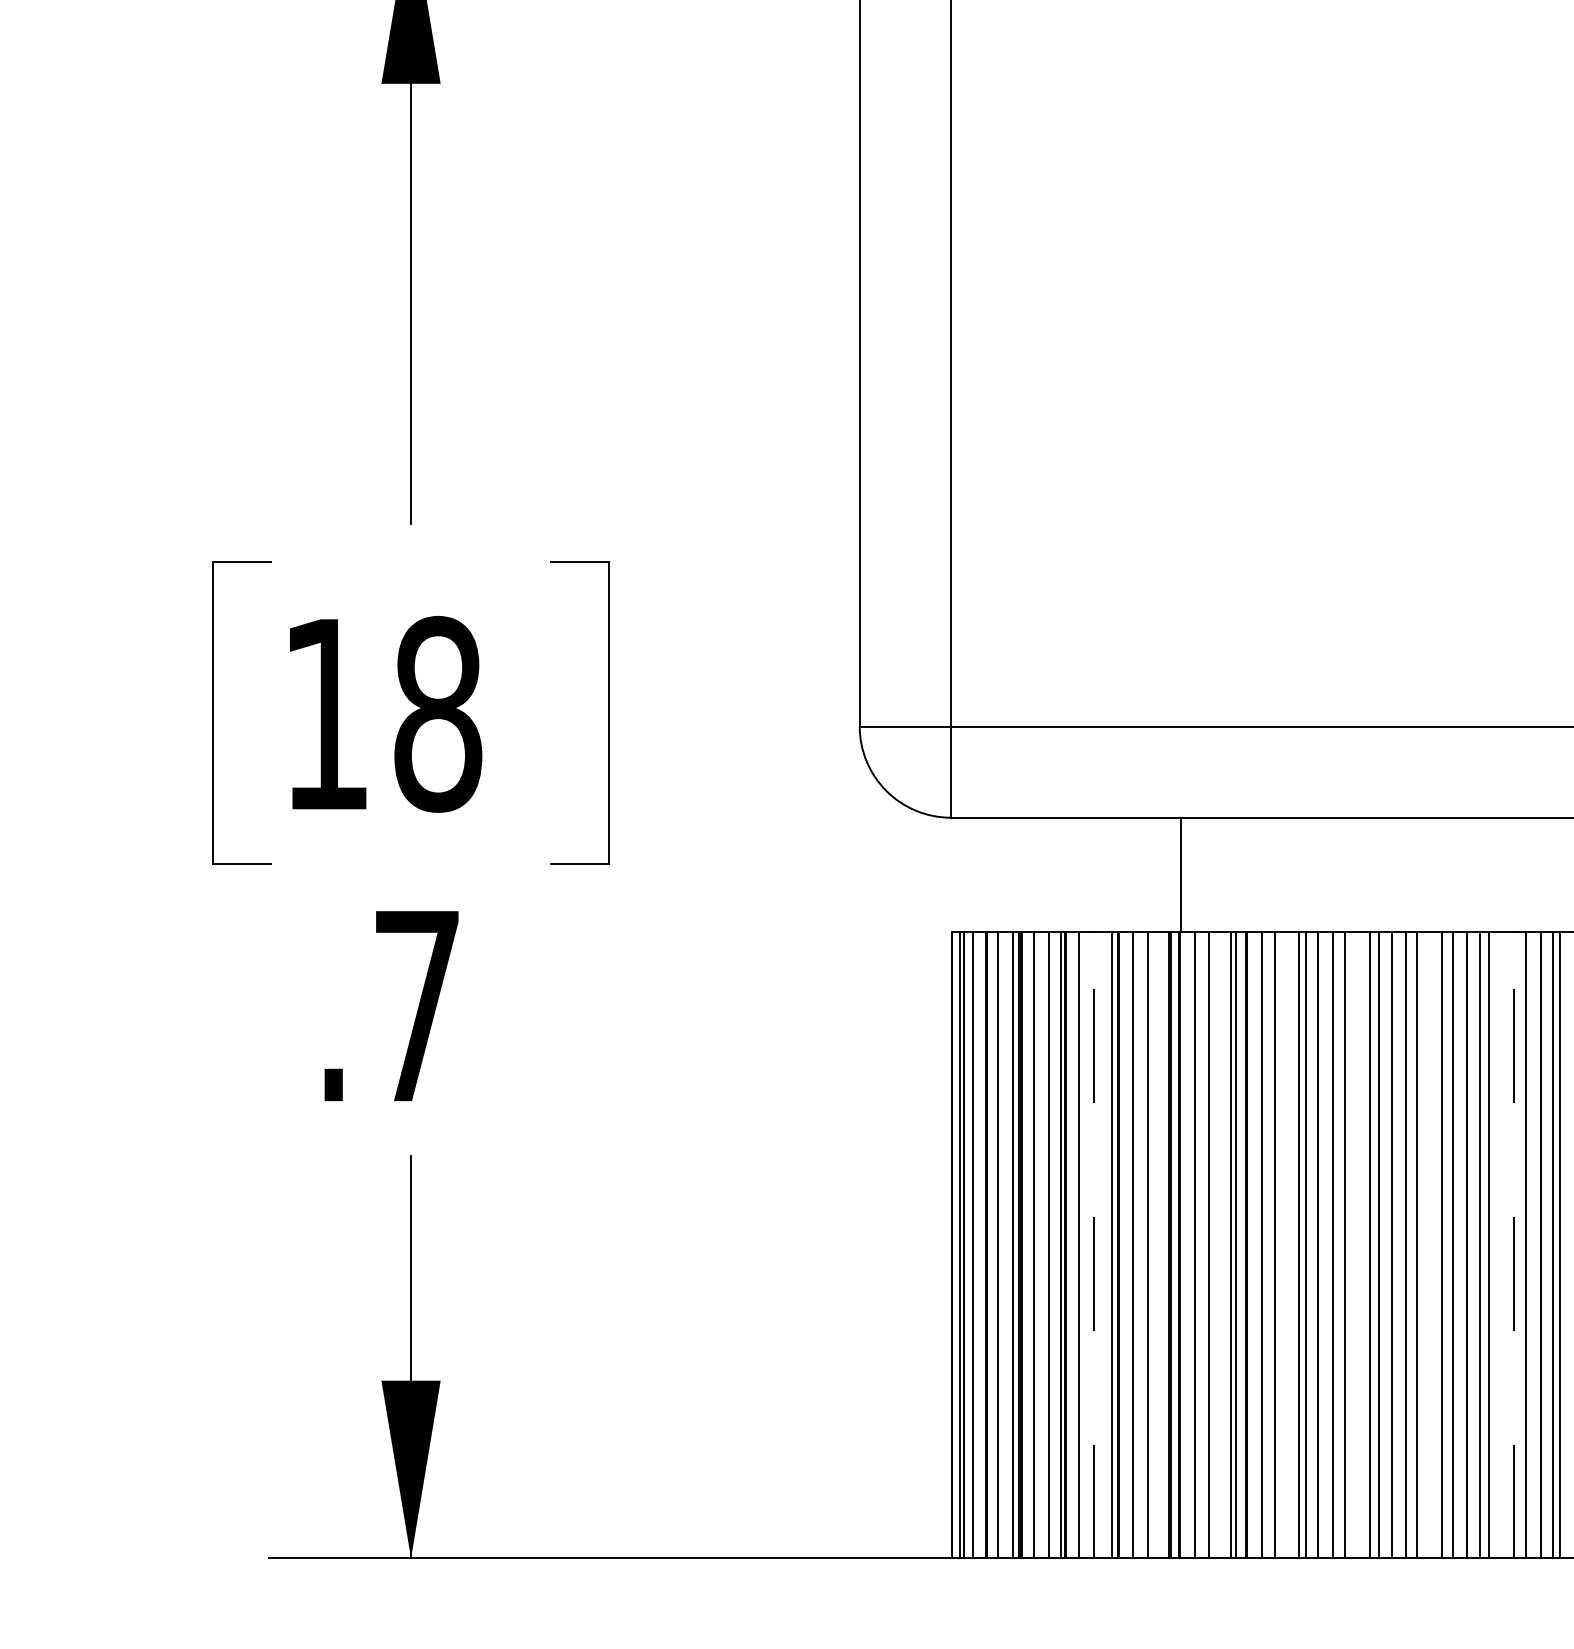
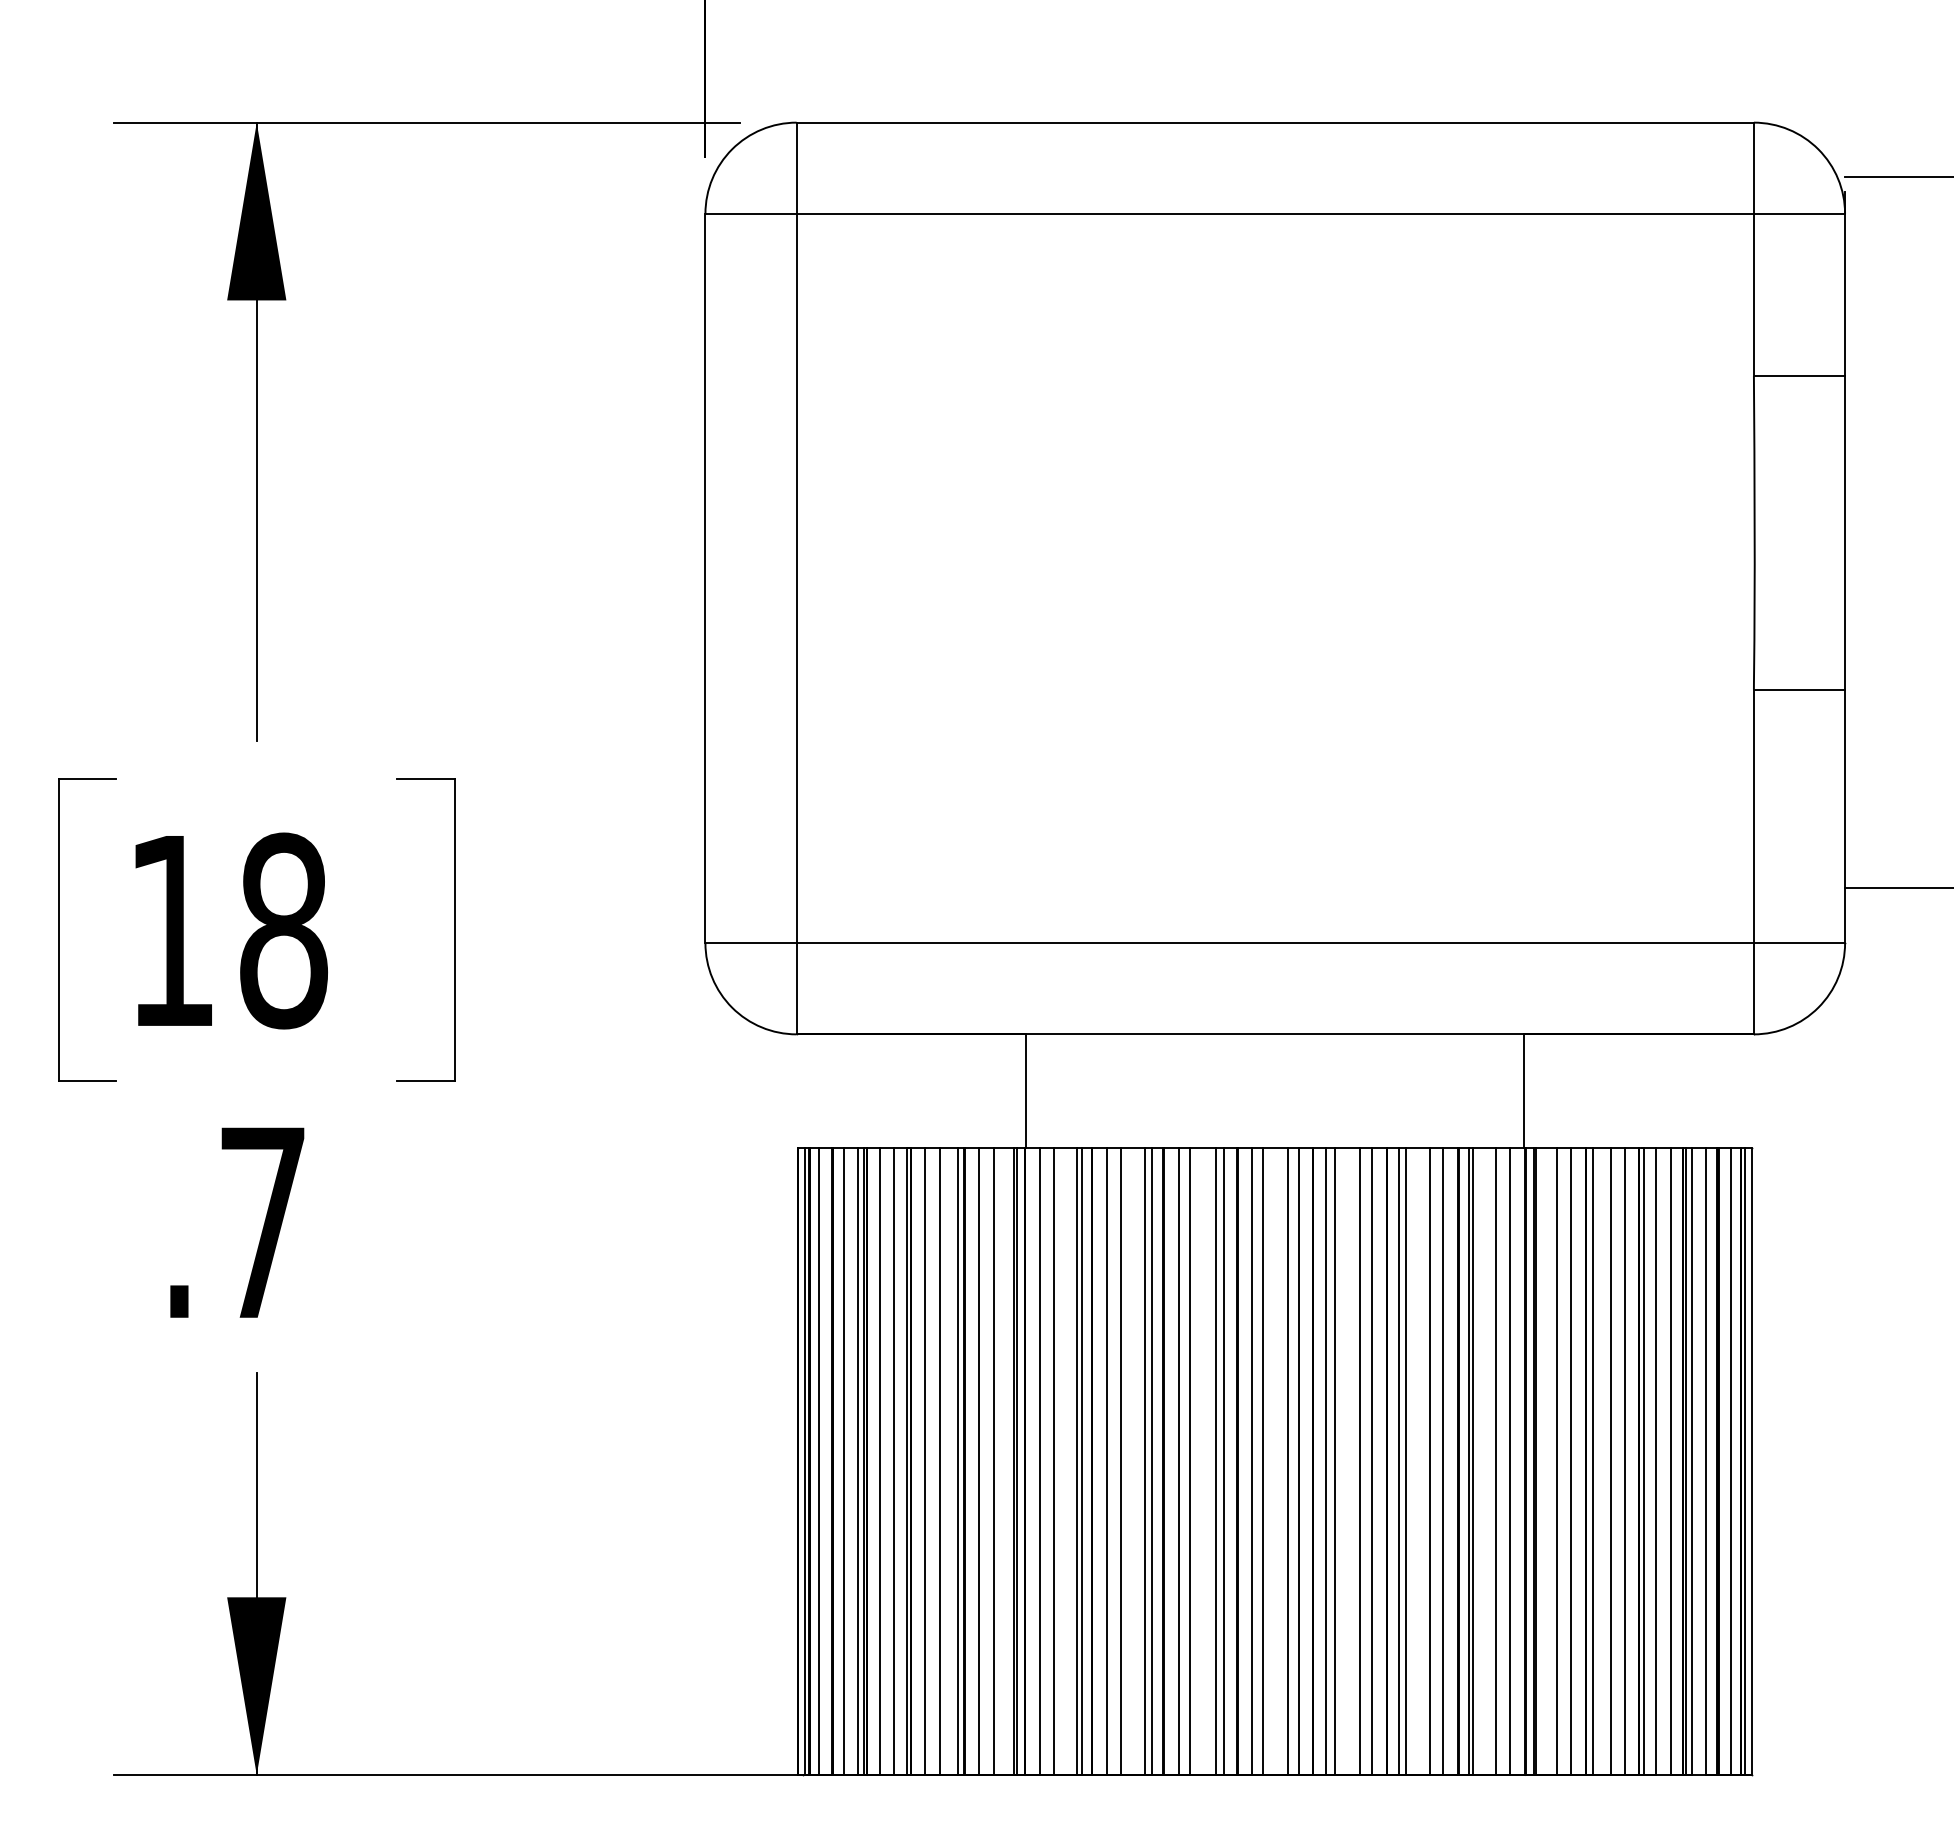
line: (1093, 1244) -> (939, 1461), dashed -> solid
line: (1513, 1244) -> (1359, 1461), dashed -> solid

